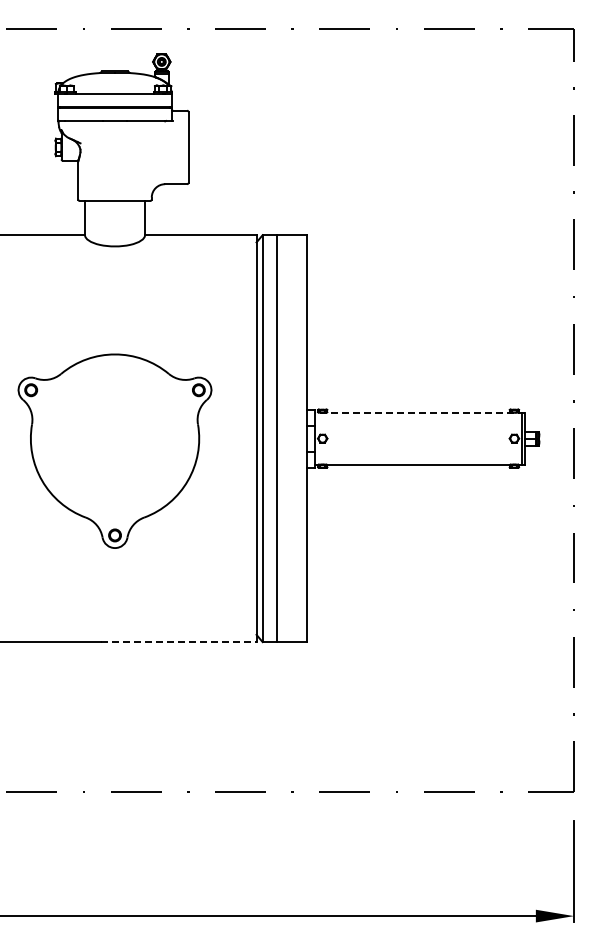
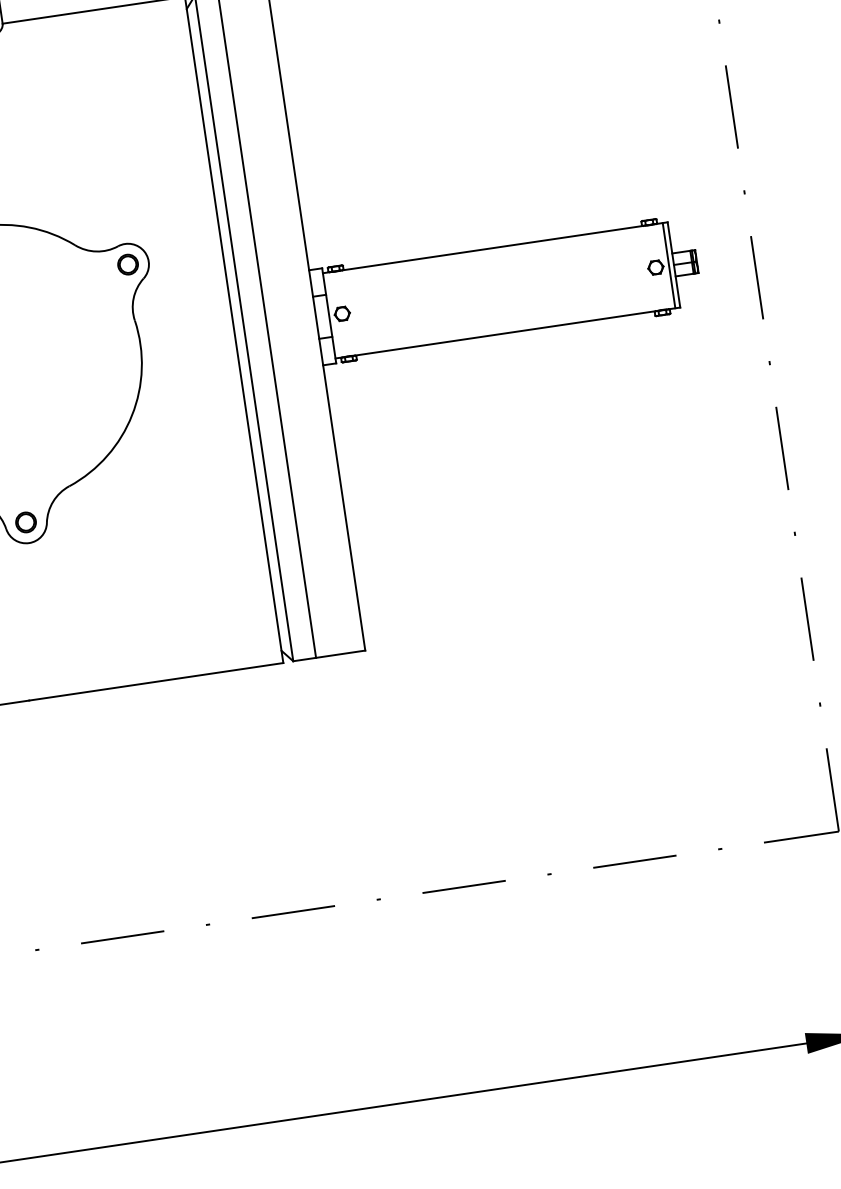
line: (419, 412) -> (494, 247), dashed -> solid
line: (178, 642) -> (155, 682), dashed -> solid

